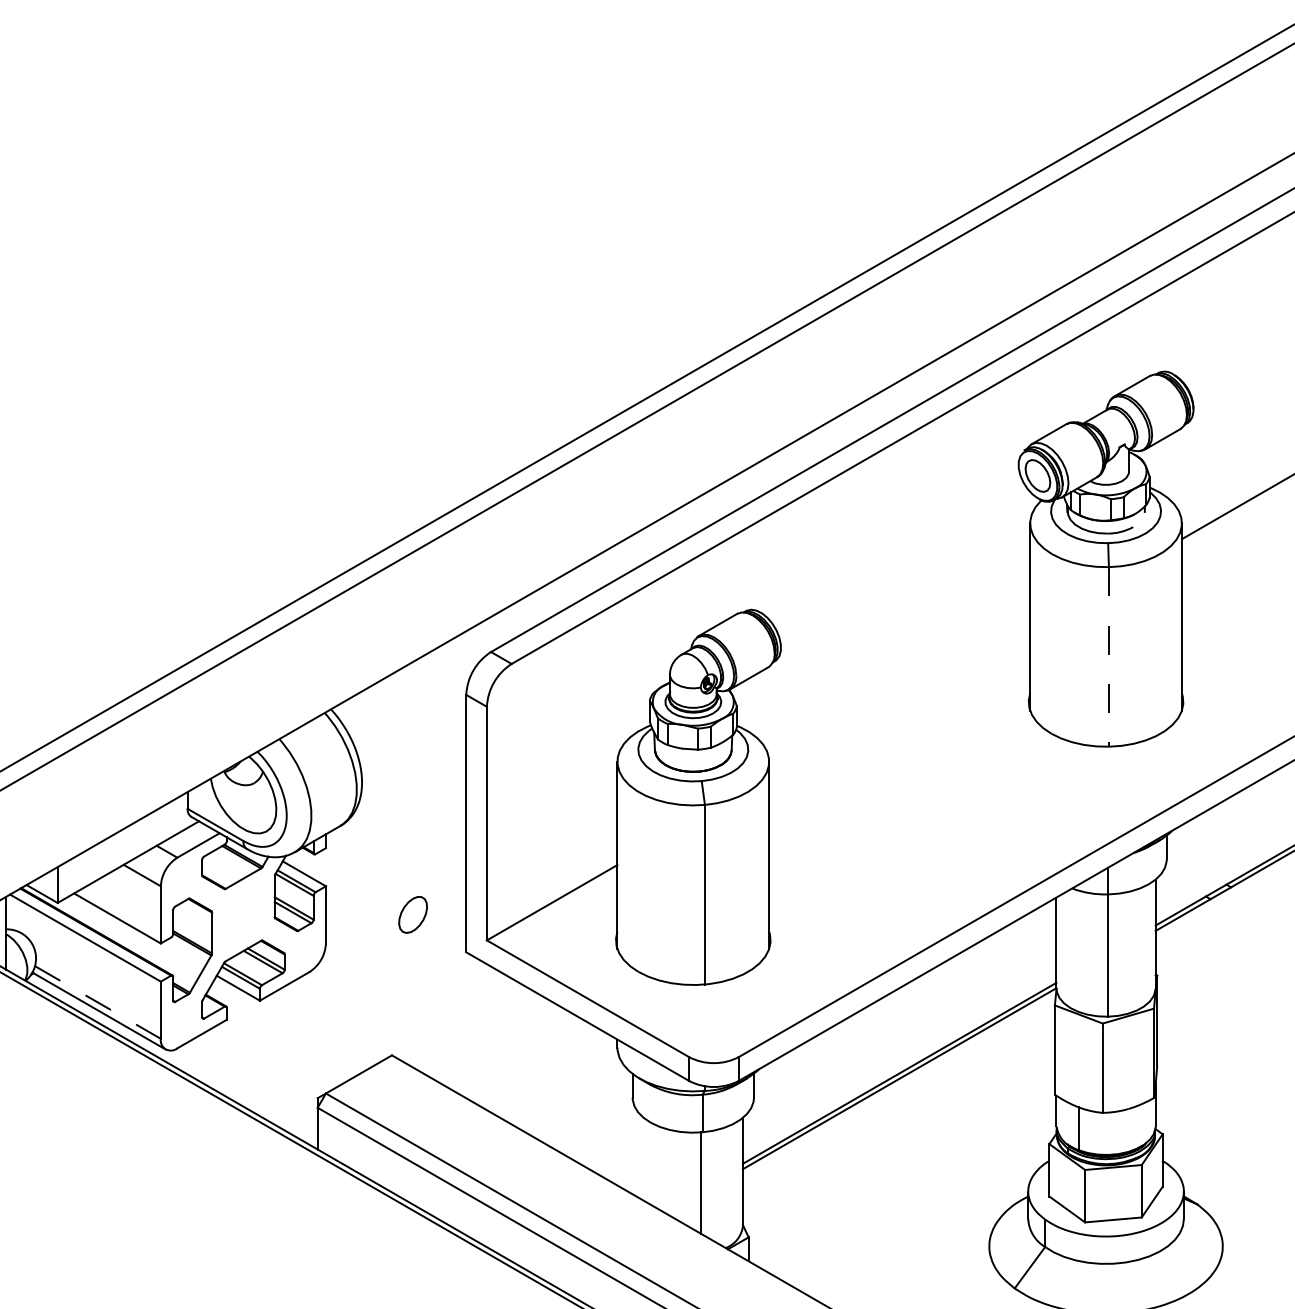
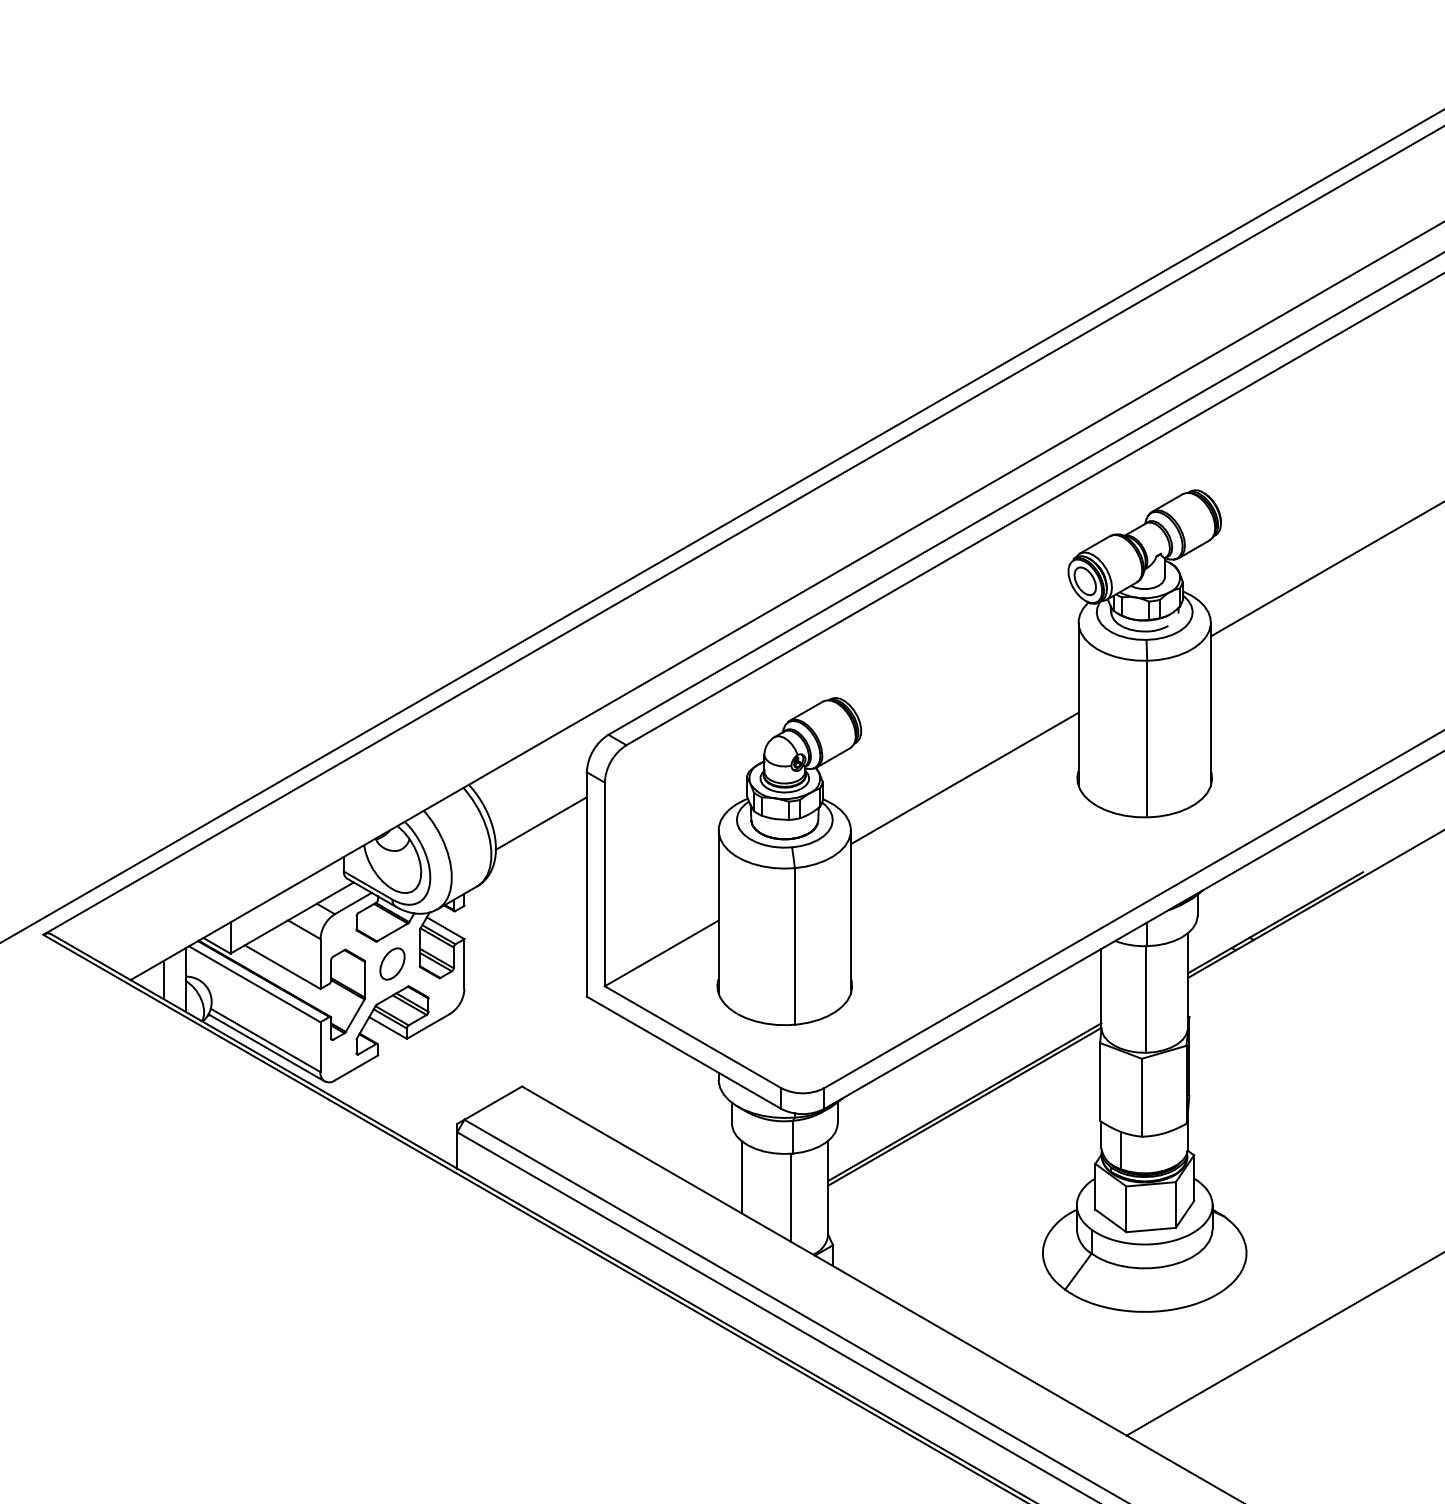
line: (1109, 657) -> (1147, 739), dashed -> solid
line: (899, 702) -> (964, 778), added
line: (413, 753) -> (540, 823), added
part: (413, 914) -> (392, 963), moved
line: (98, 1002) -> (266, 1040), dashed -> solid
line: (643, 1159) -> (741, 1177), added

